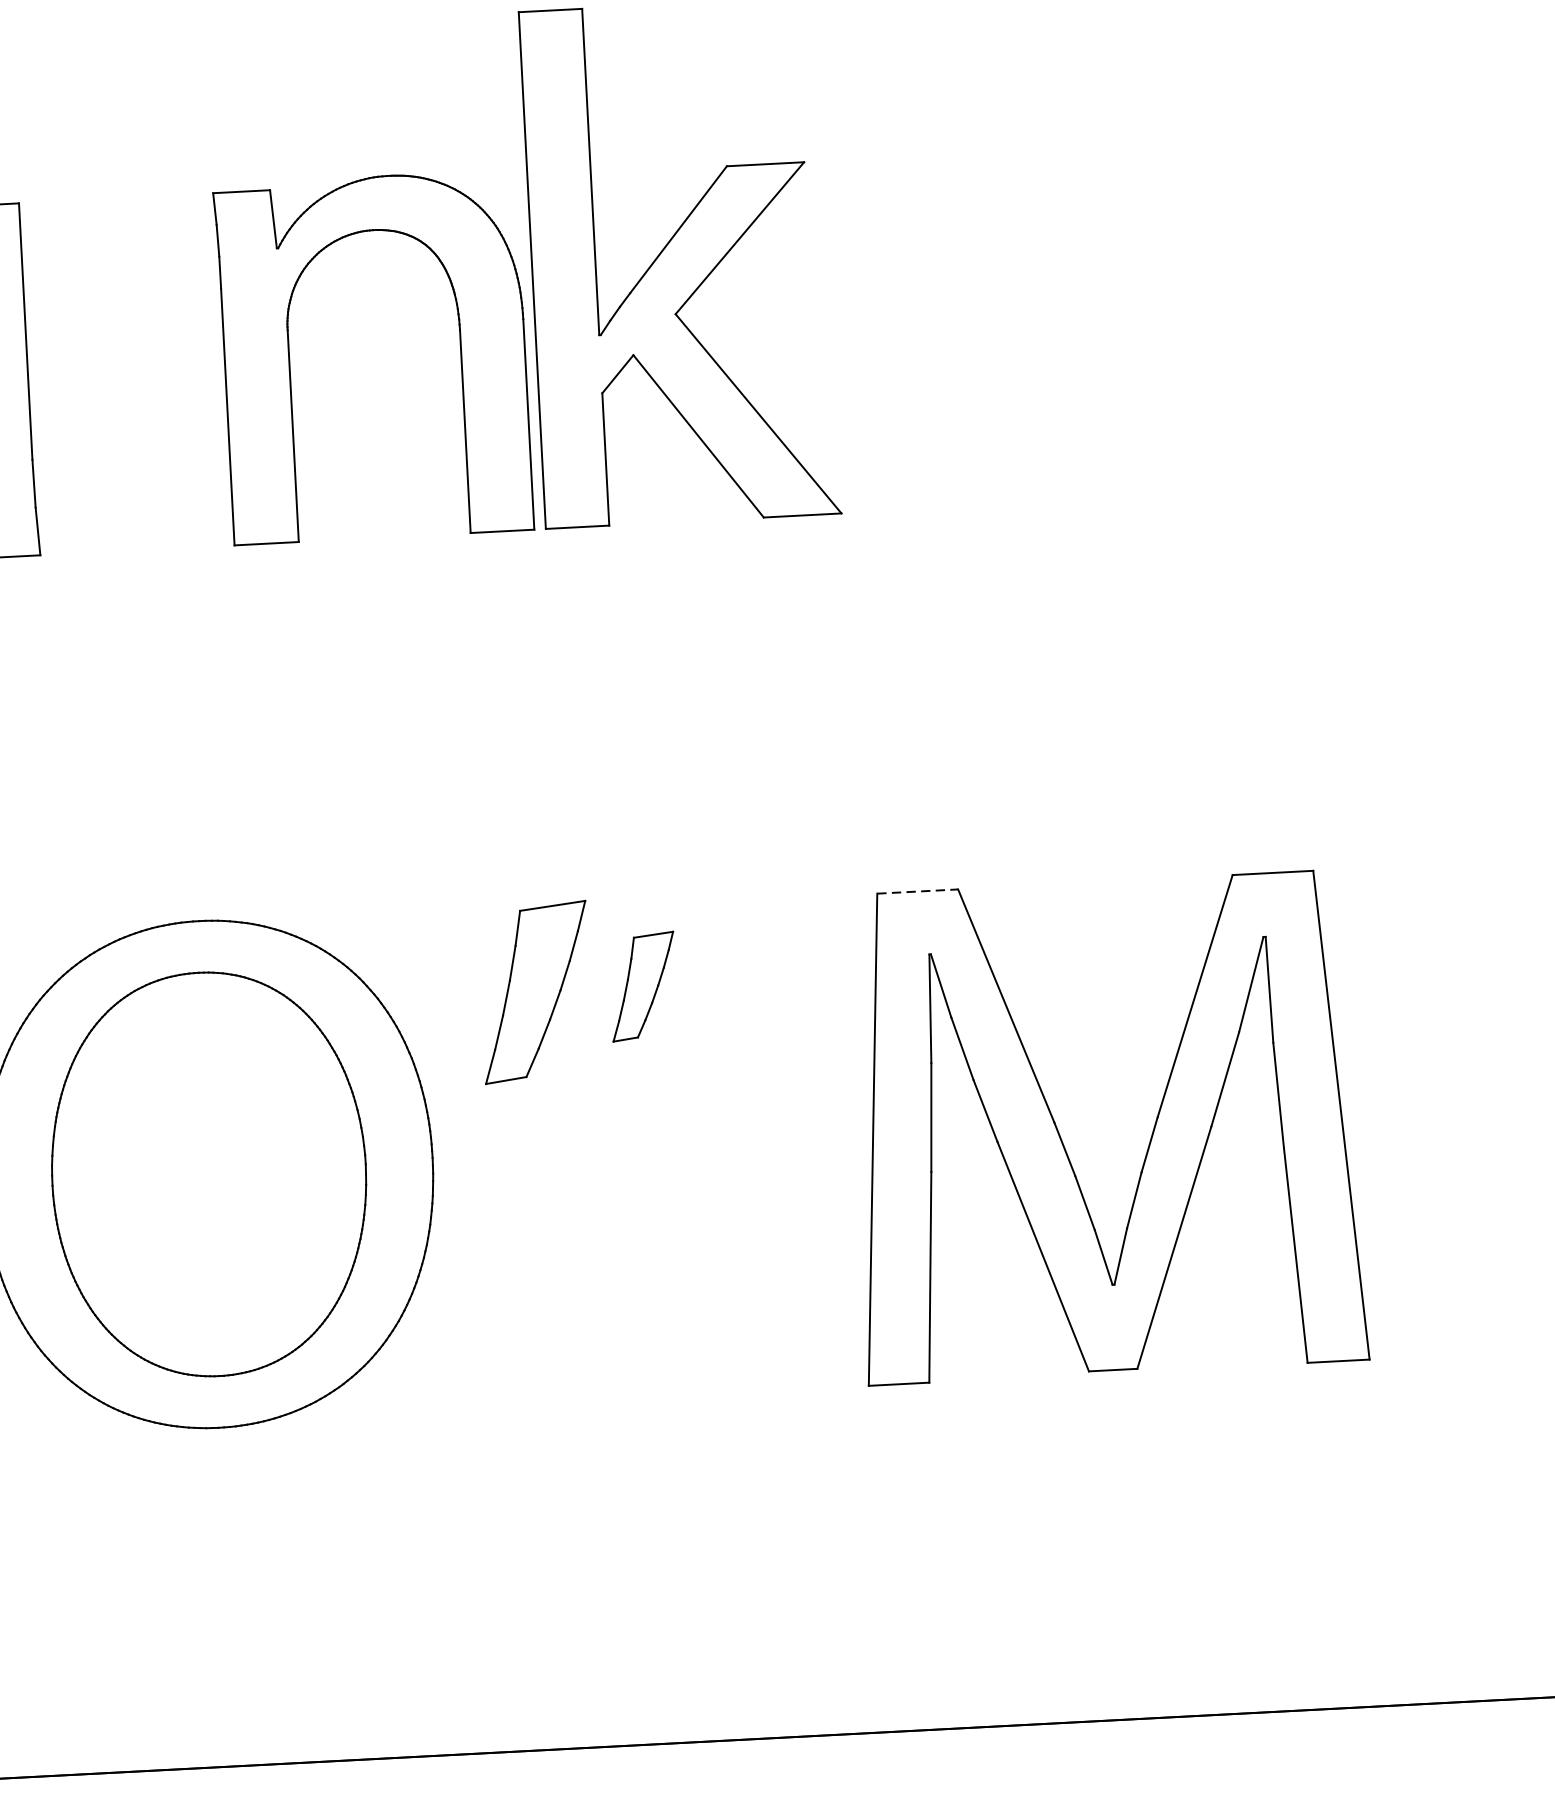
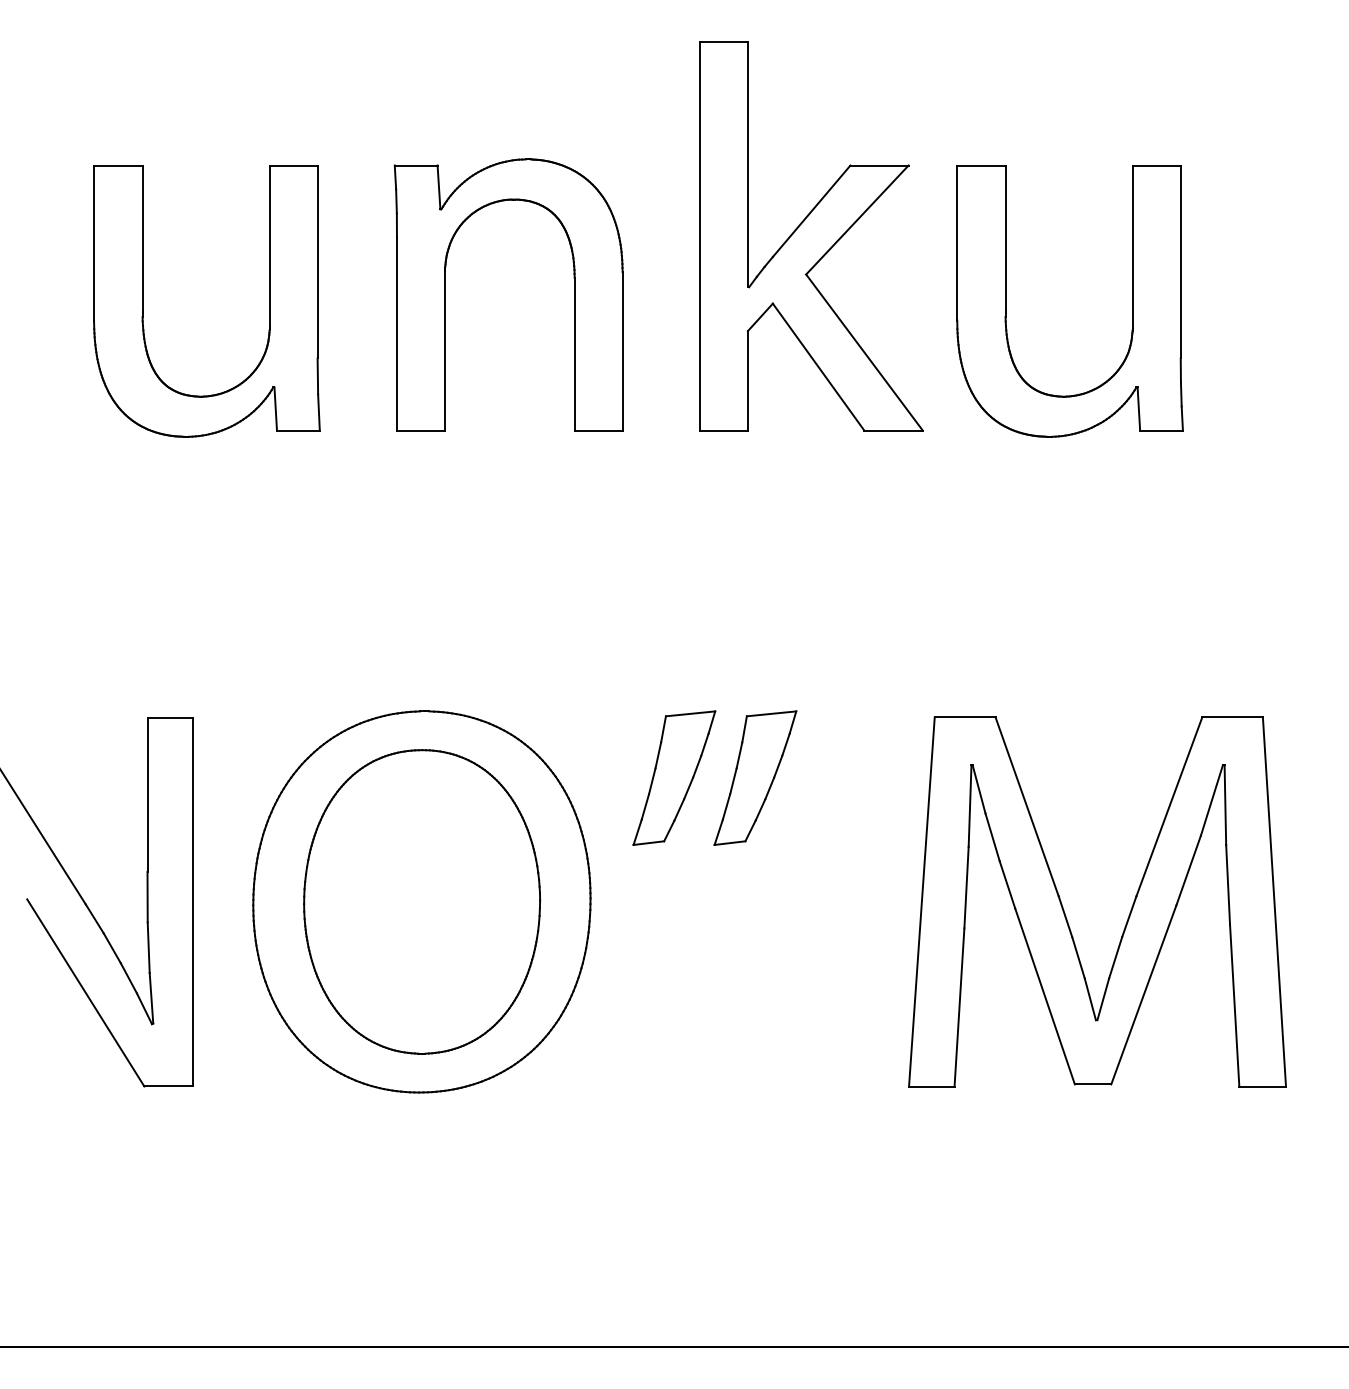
part: (943, 336) -> (1006, 301), added
part: (289, 361) -> (445, 294), moved
line: (918, 891) -> (965, 717), dashed -> solid
part: (643, 985) -> (755, 777), size x1.67

